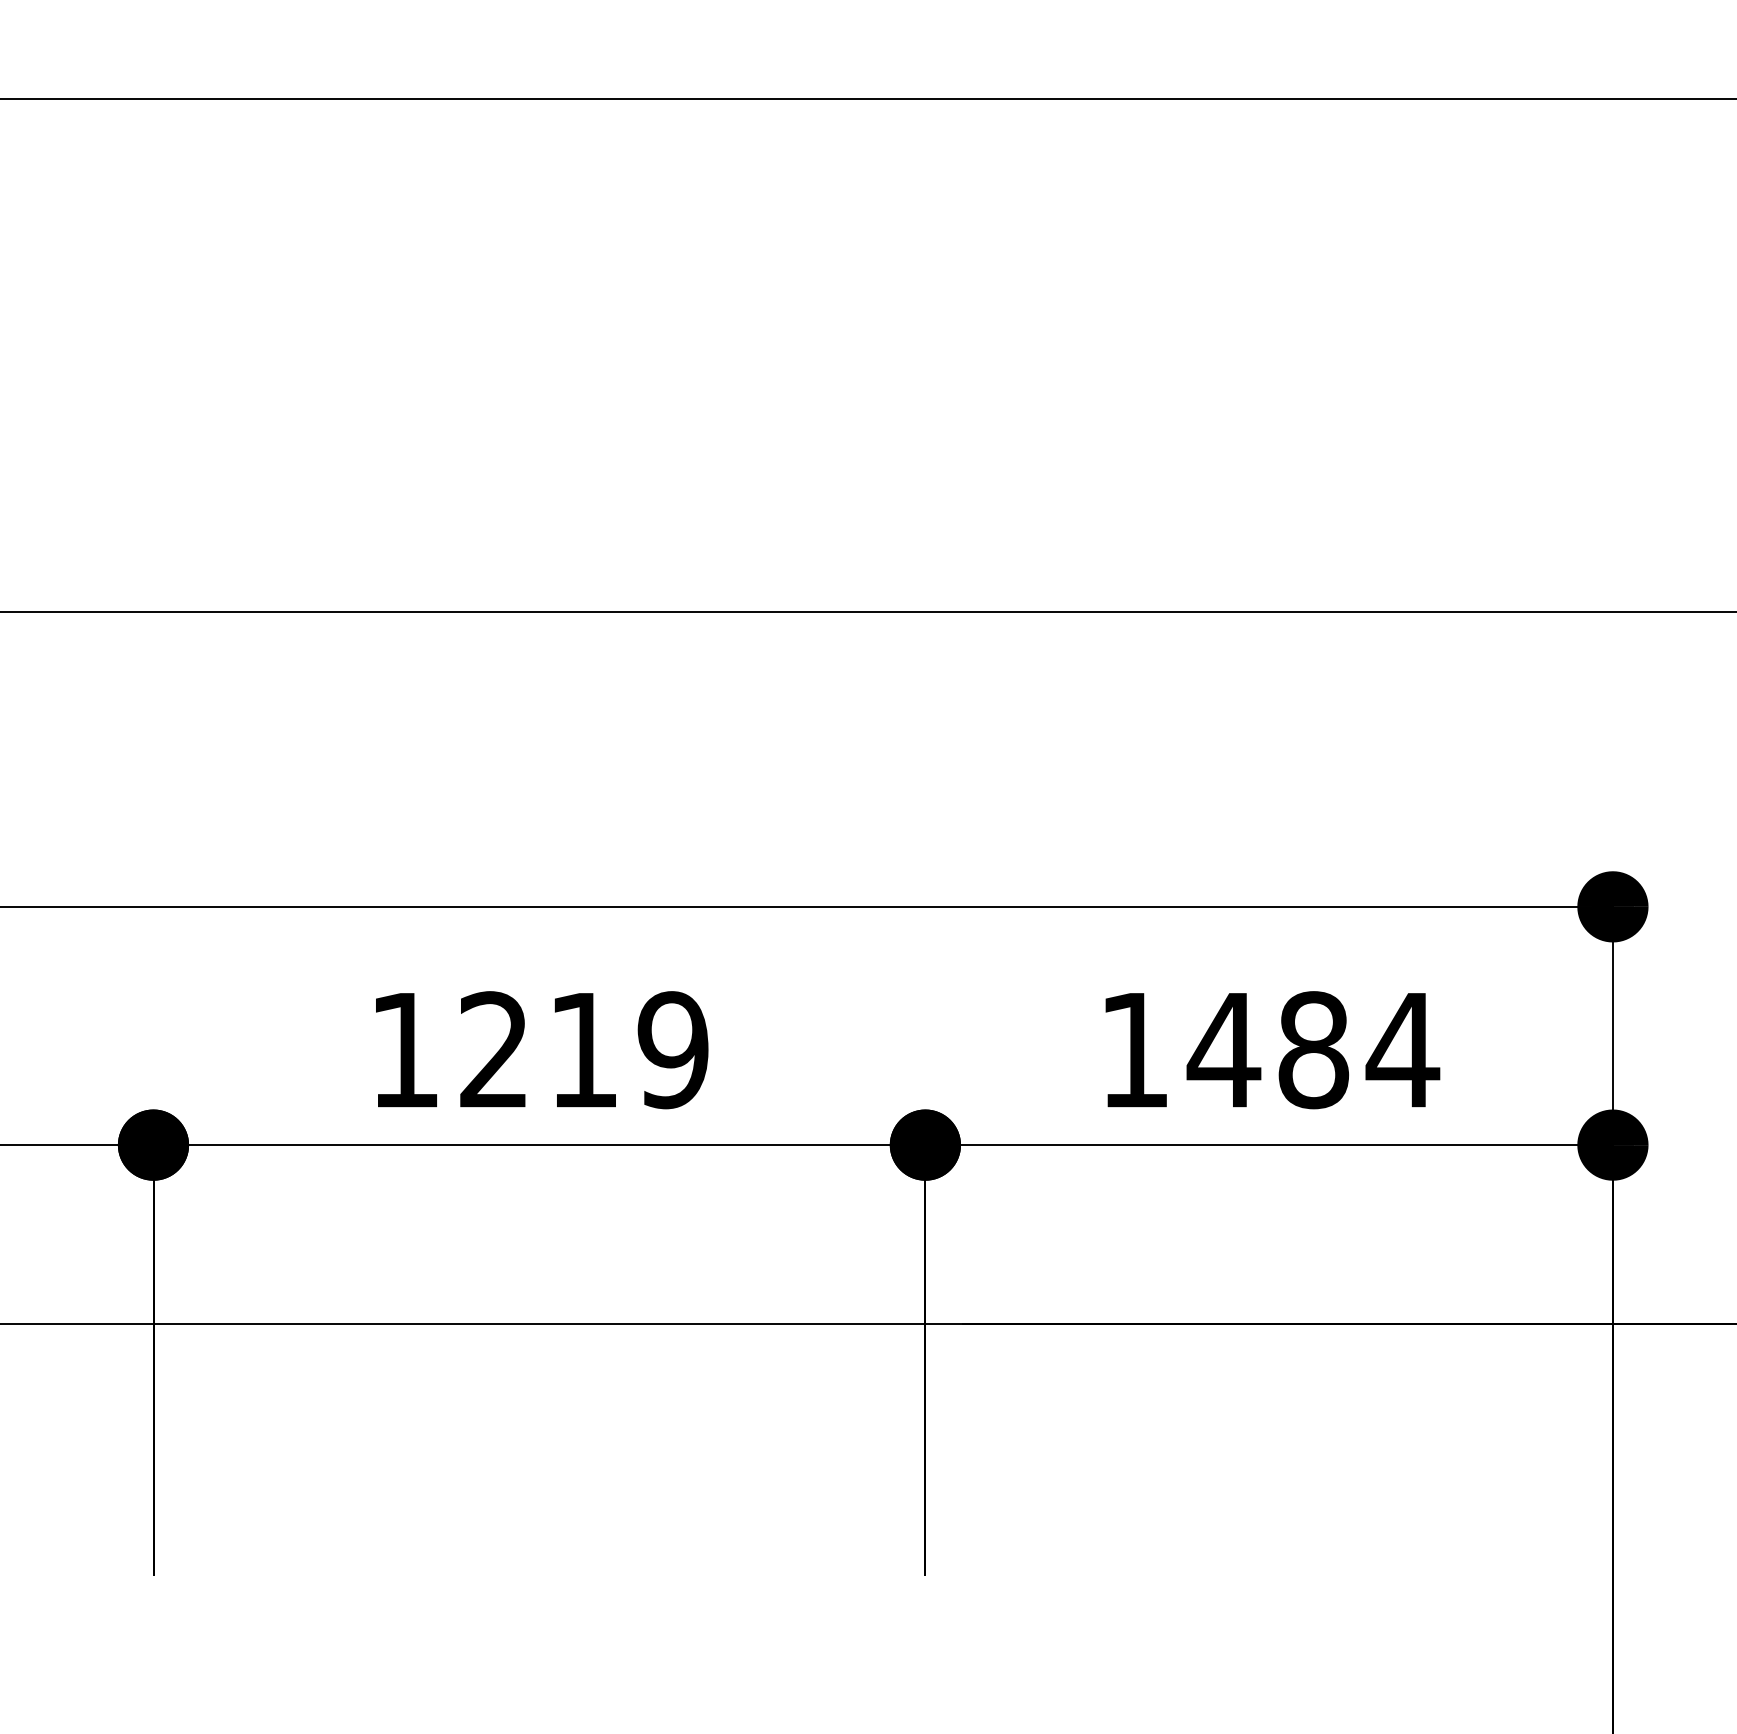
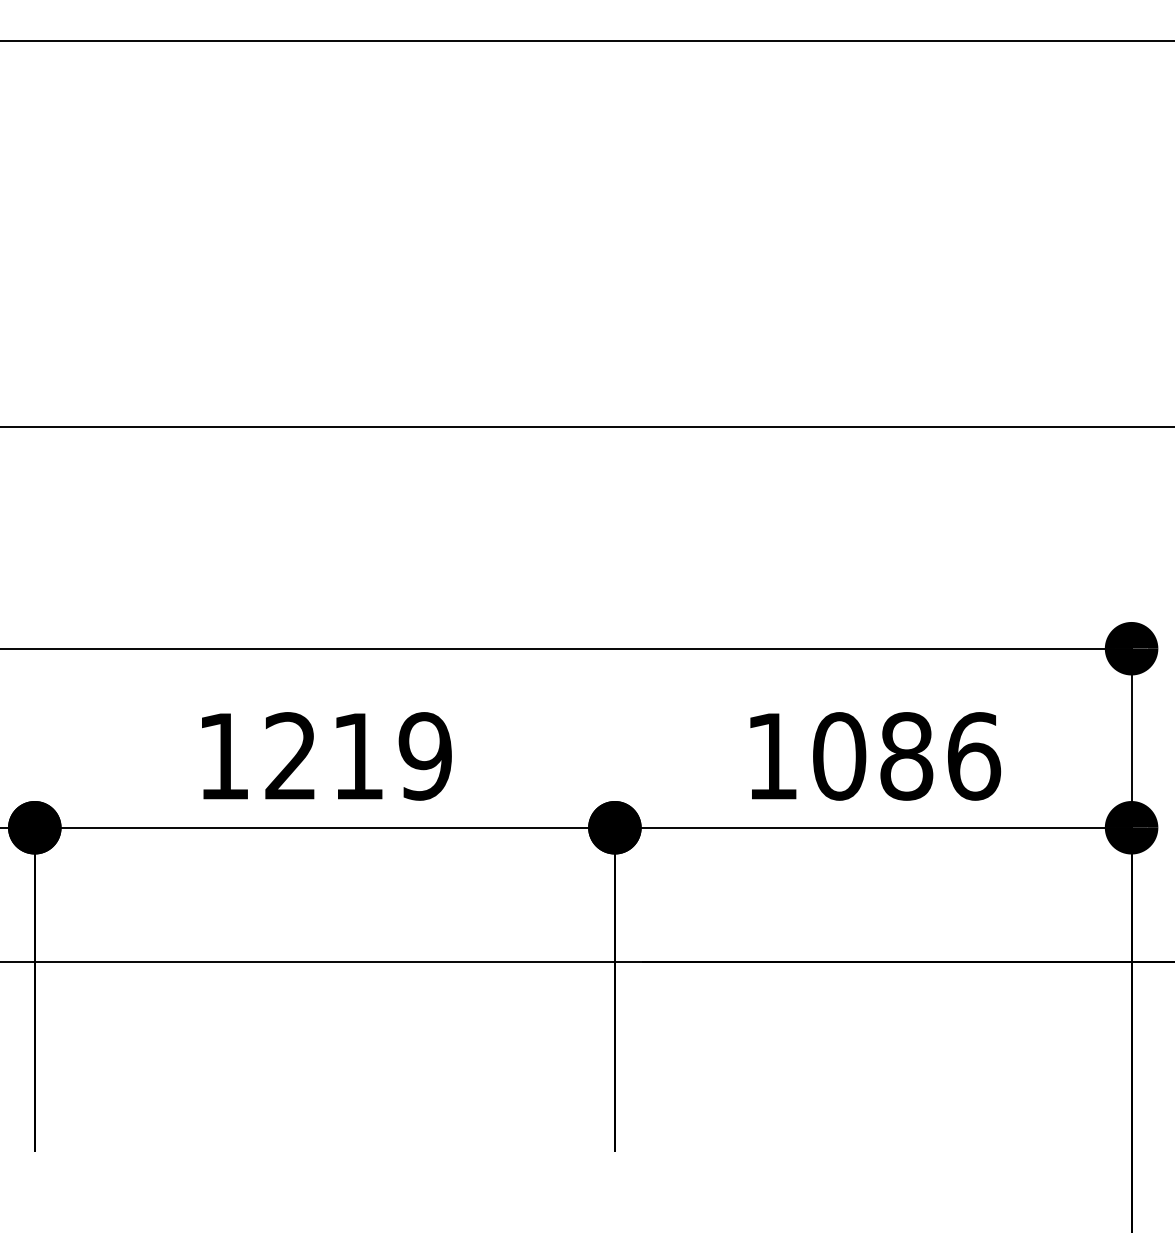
text: (1313, 1050) -> (906, 756), 1484 -> 1086

